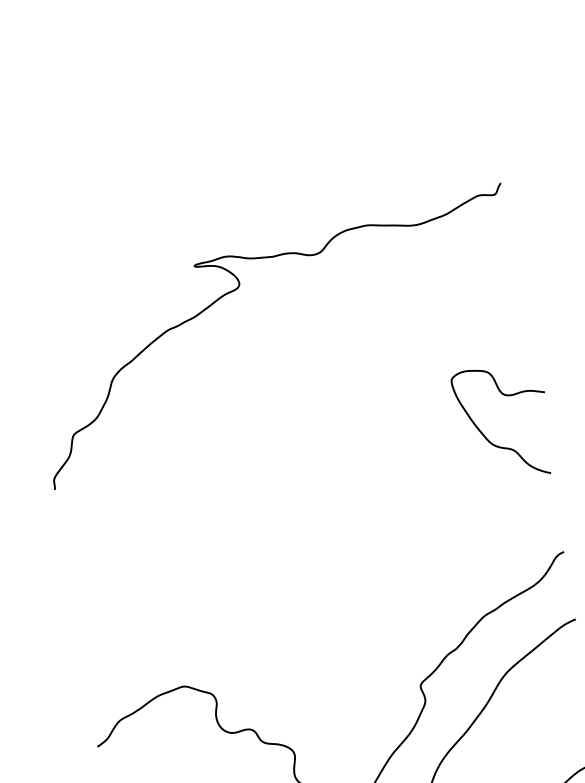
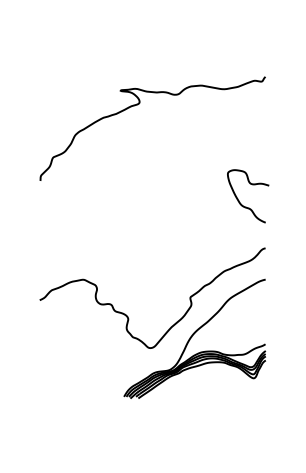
curve: (486, 435) -> (239, 200), moved

